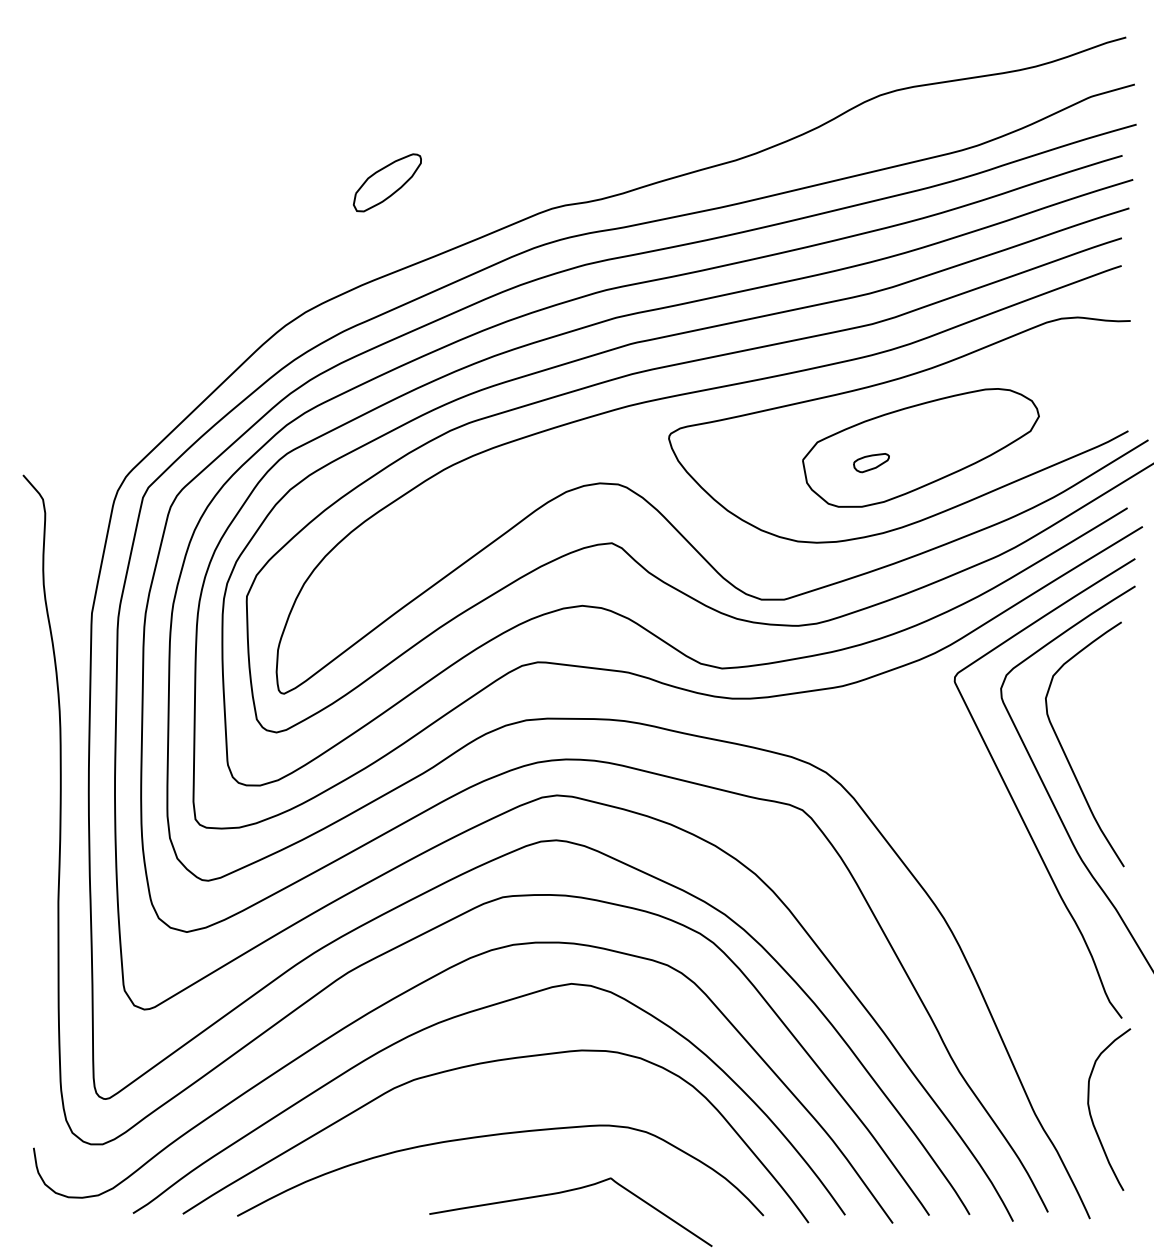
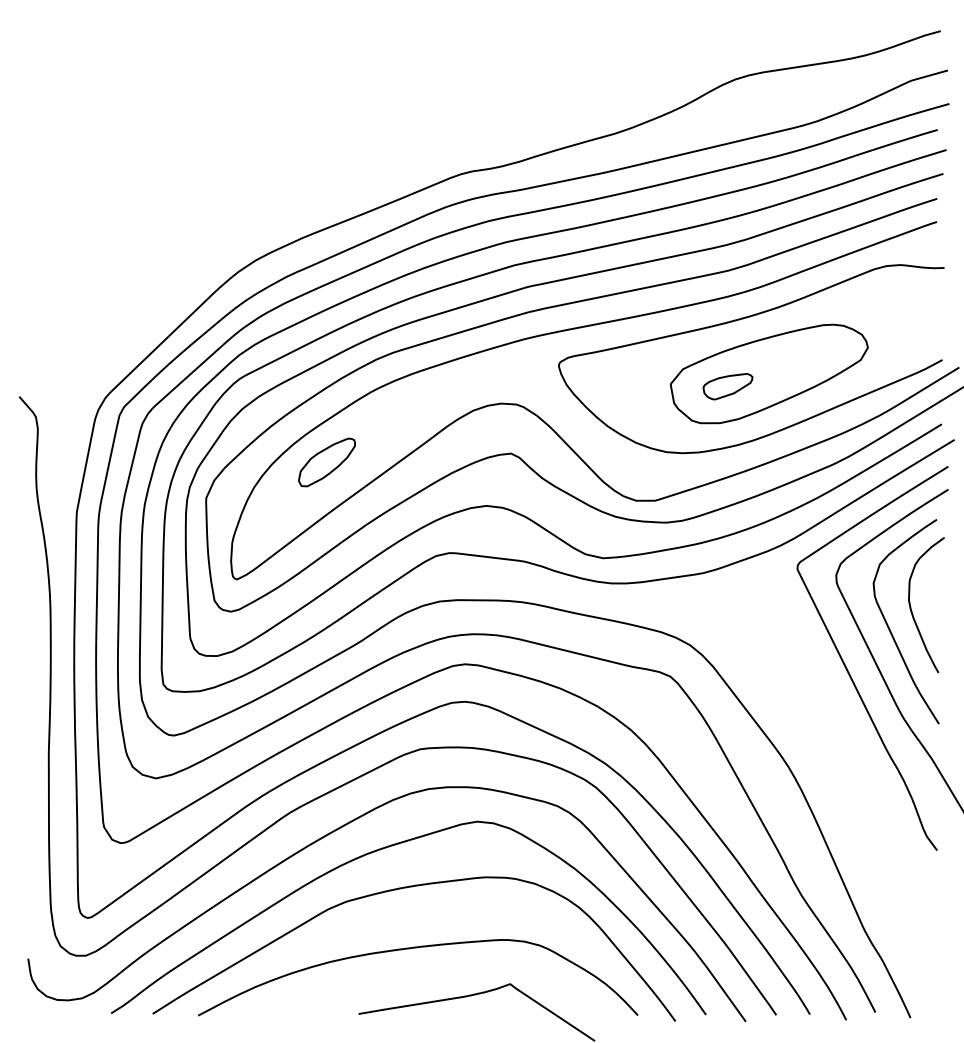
part: (386, 182) -> (326, 462), moved
part: (871, 462) -> (727, 386), size x1.67
curve: (1091, 1114) -> (911, 609), moved

